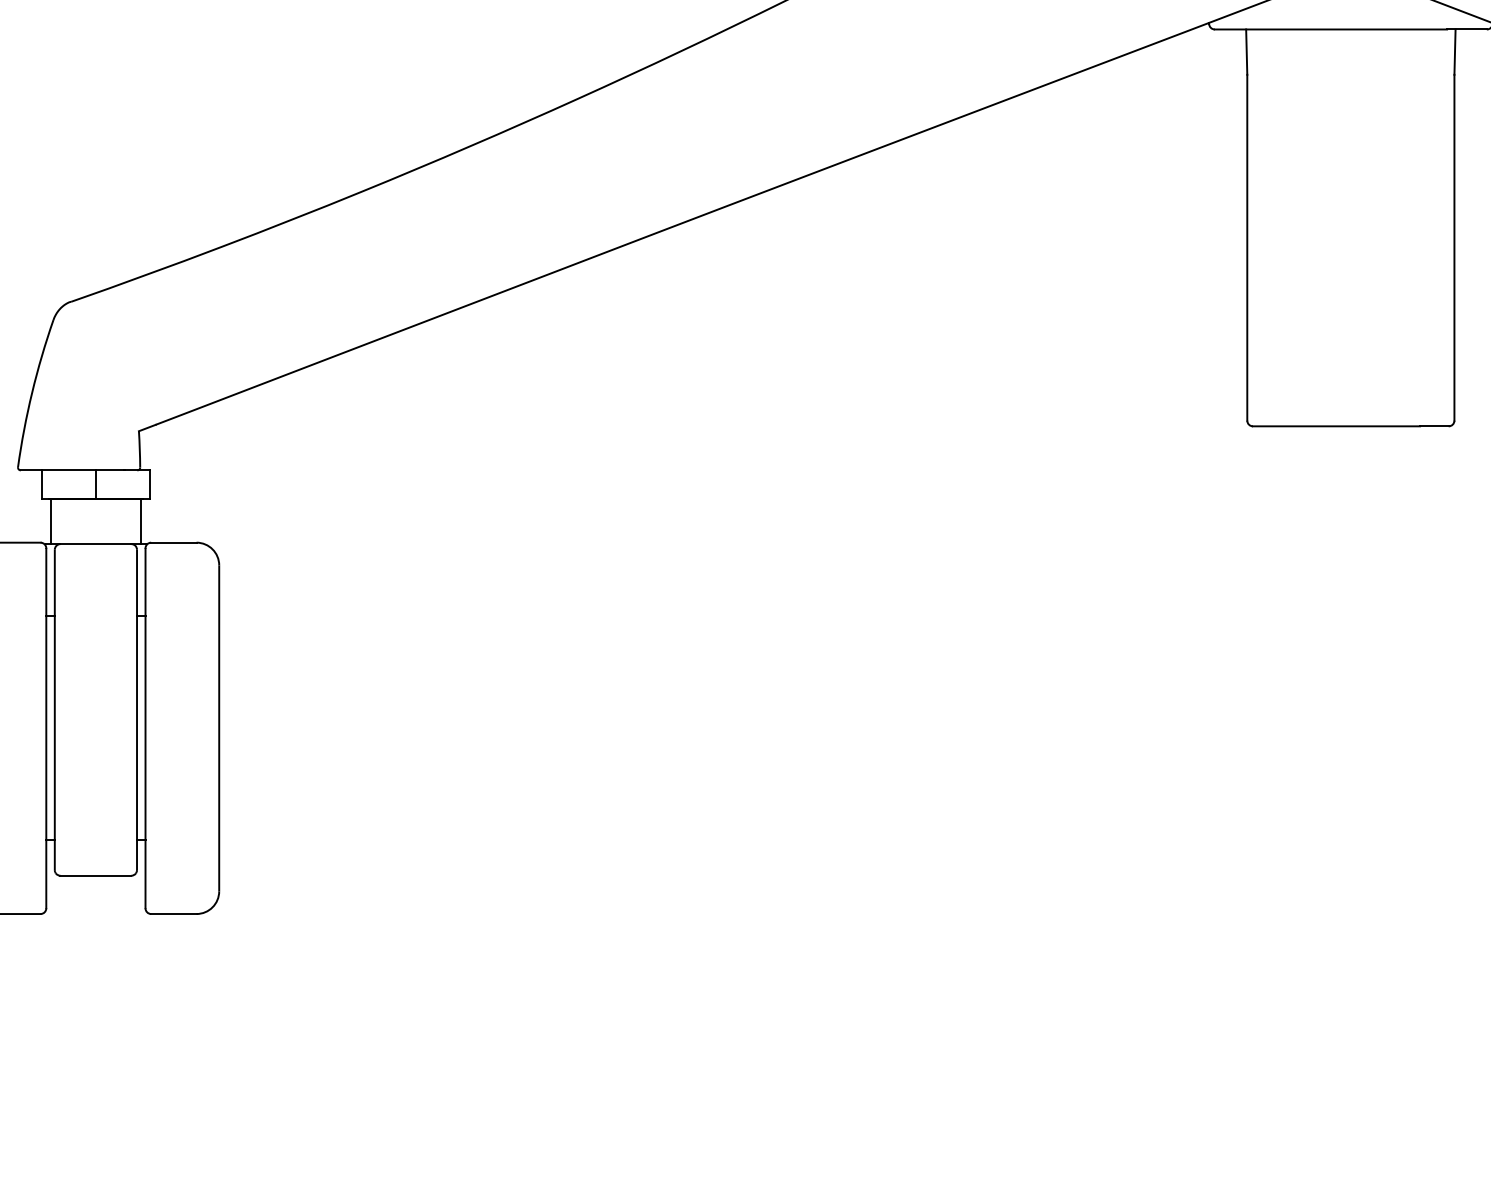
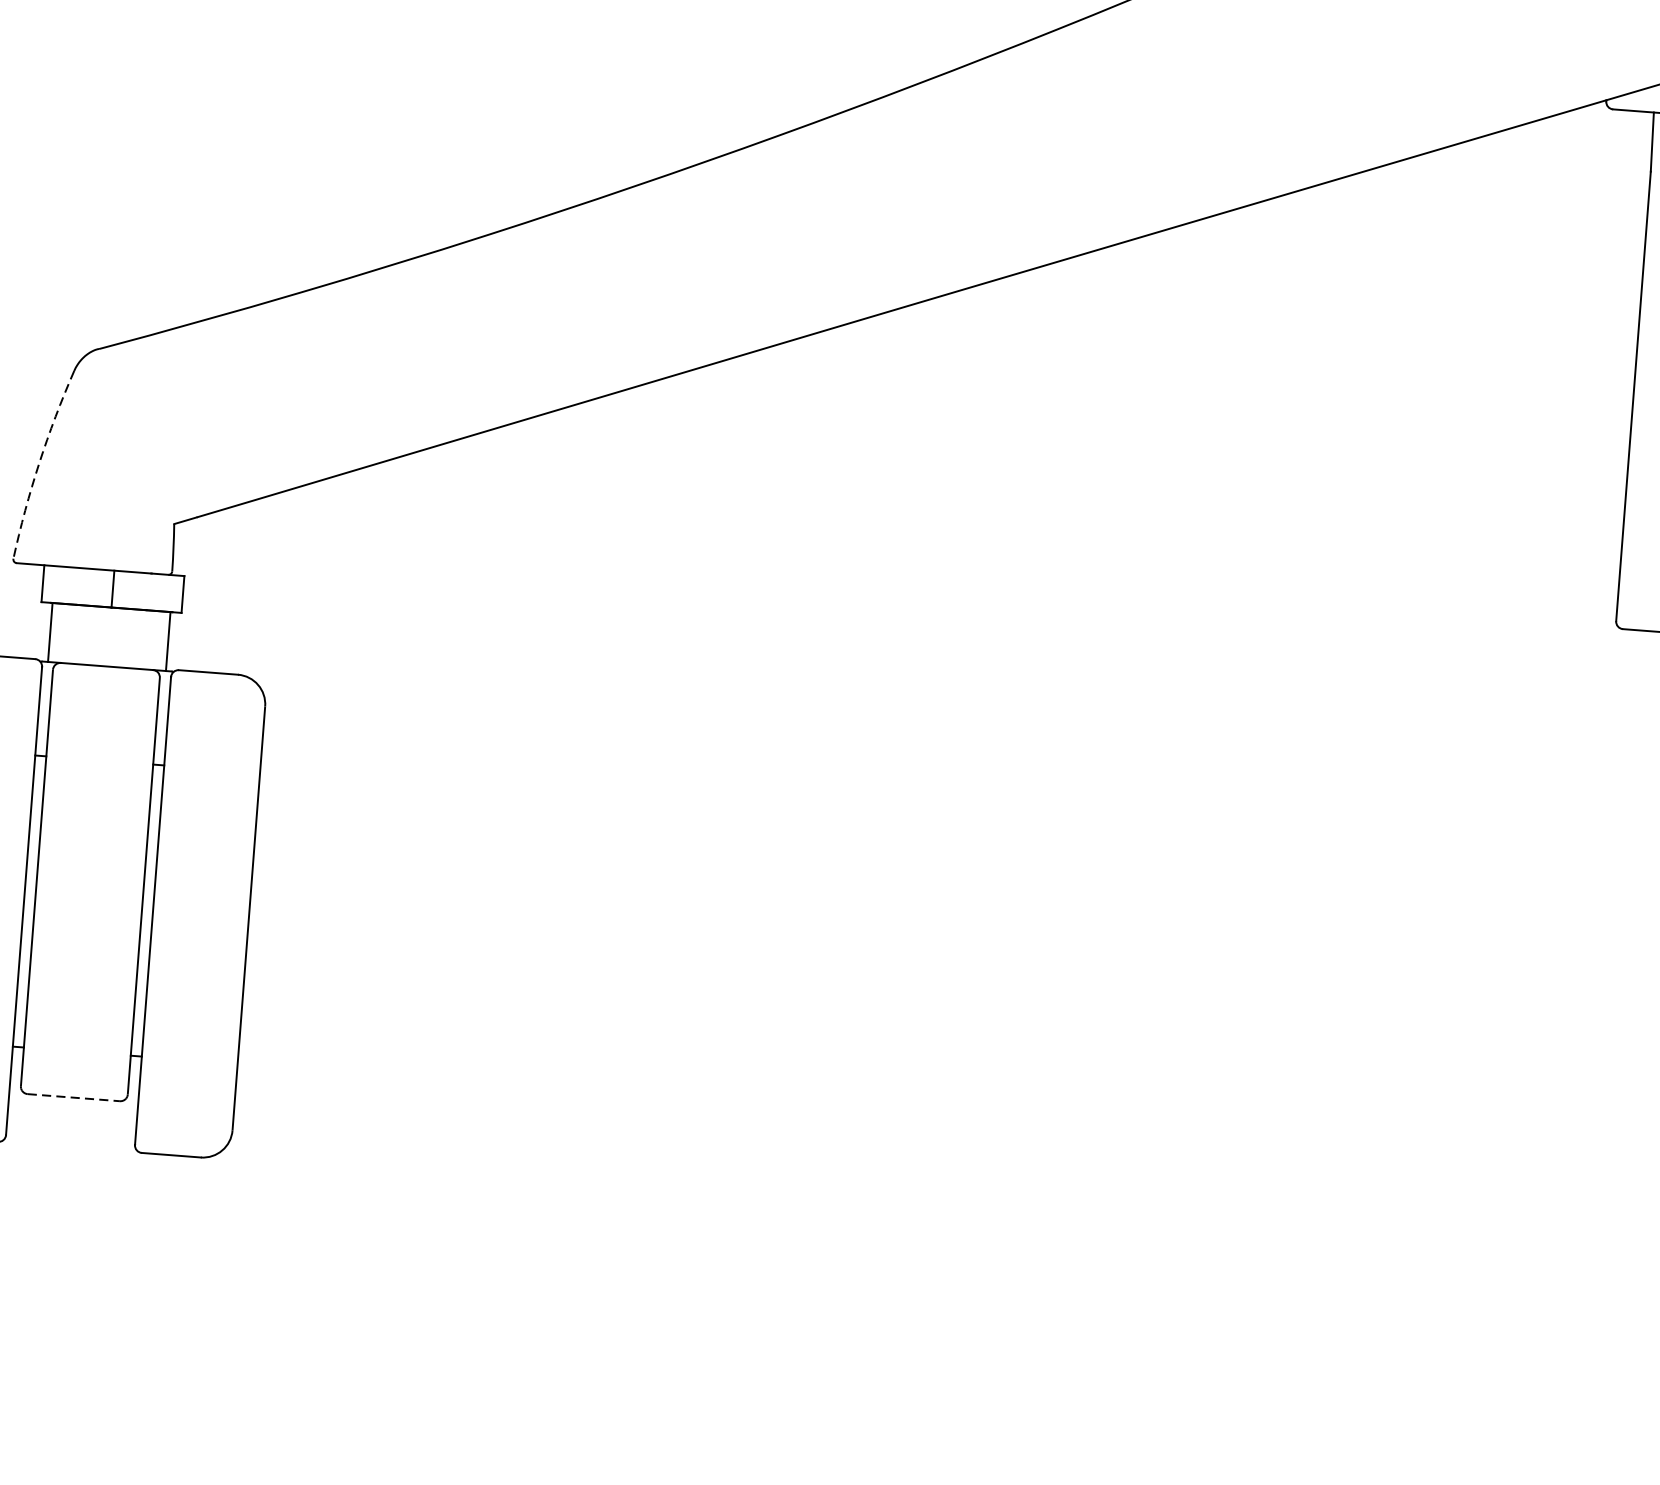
arc: (32, 392) -> (39, 463), solid -> dashed
line: (96, 875) -> (74, 1097), solid -> dashed

